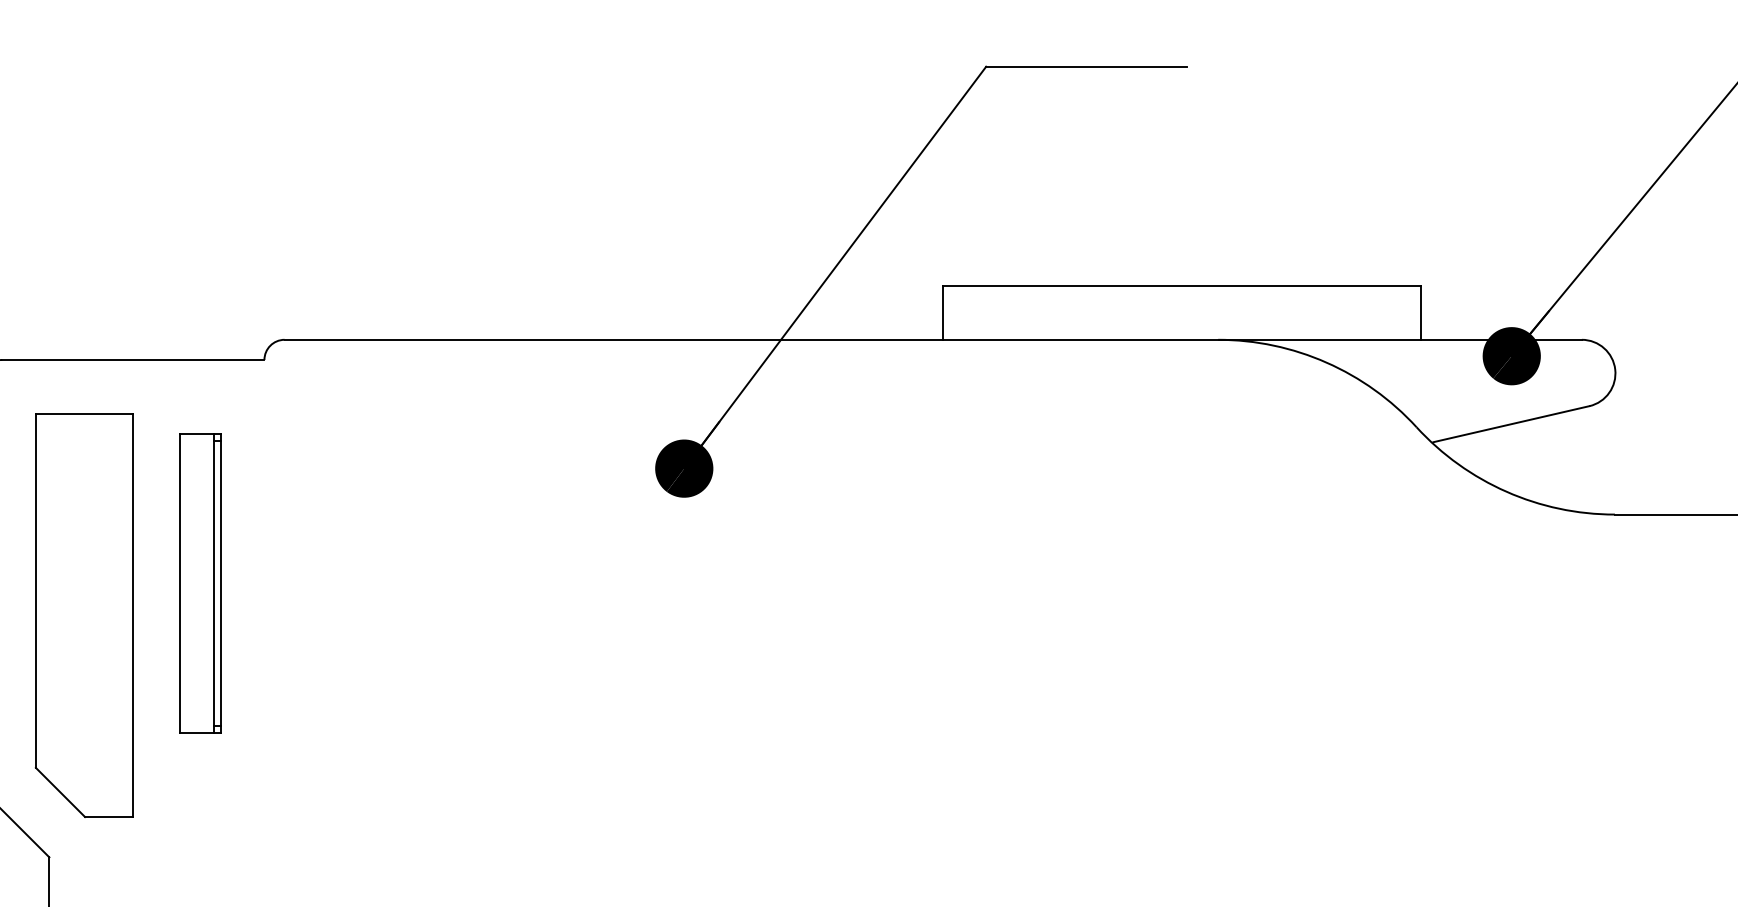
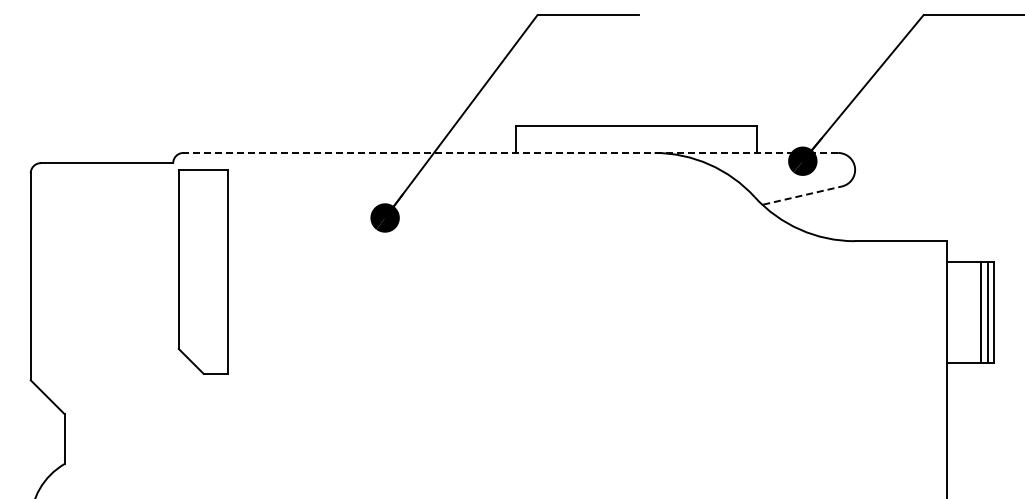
line: (932, 338) -> (510, 152), solid -> dashed
line: (1513, 424) -> (803, 195), solid -> dashed
part: (199, 582) -> (140, 275), removed
part: (82, 614) -> (202, 271), moved

